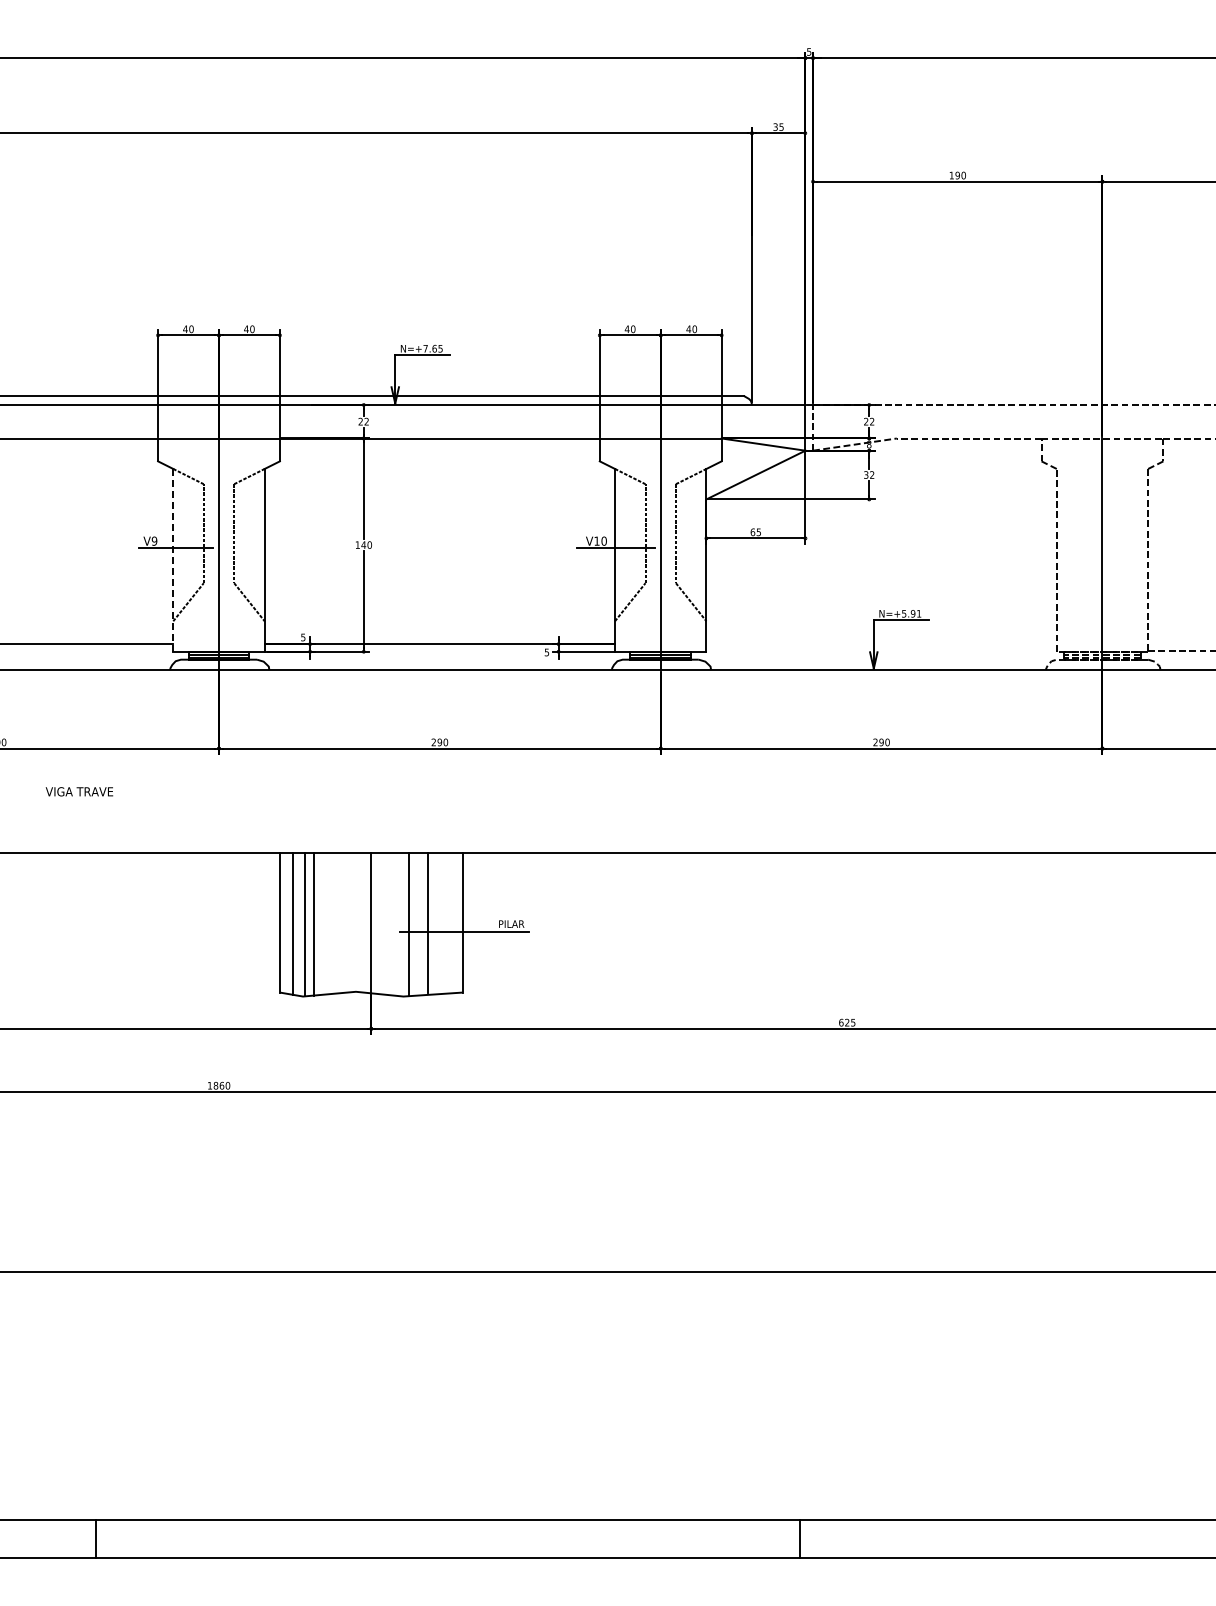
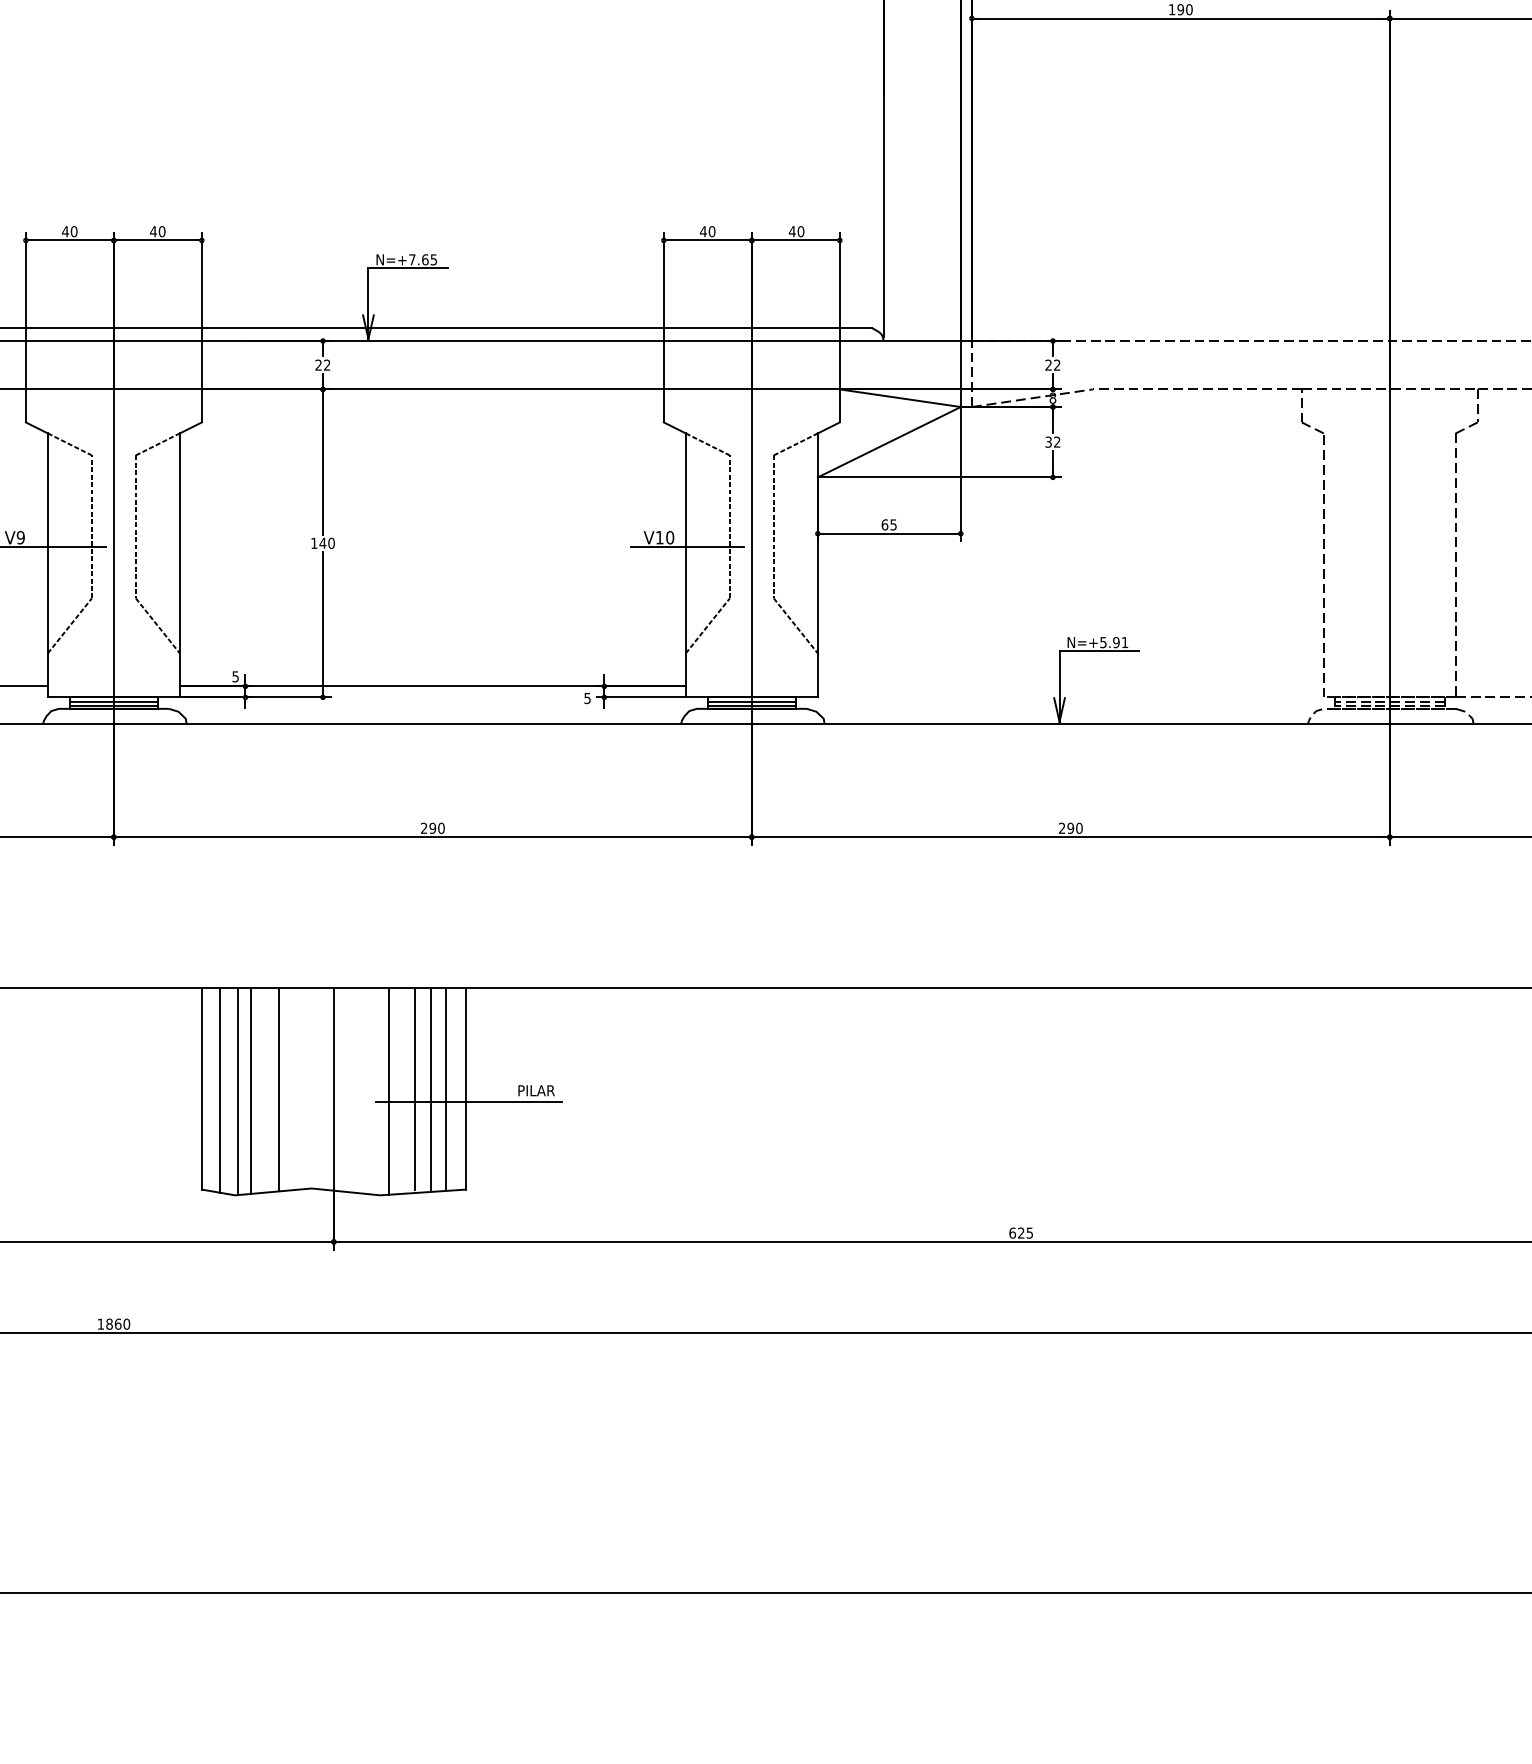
line: (173, 559) -> (48, 564), dashed -> solid
line: (333, 922) -> (279, 1088), added
line: (438, 922) -> (430, 1088), added
line: (449, 922) -> (446, 1088), added

